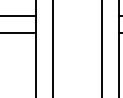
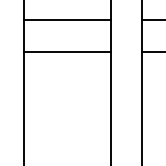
line: (77, 15) -> (67, 19), added
line: (77, 33) -> (67, 51), added

